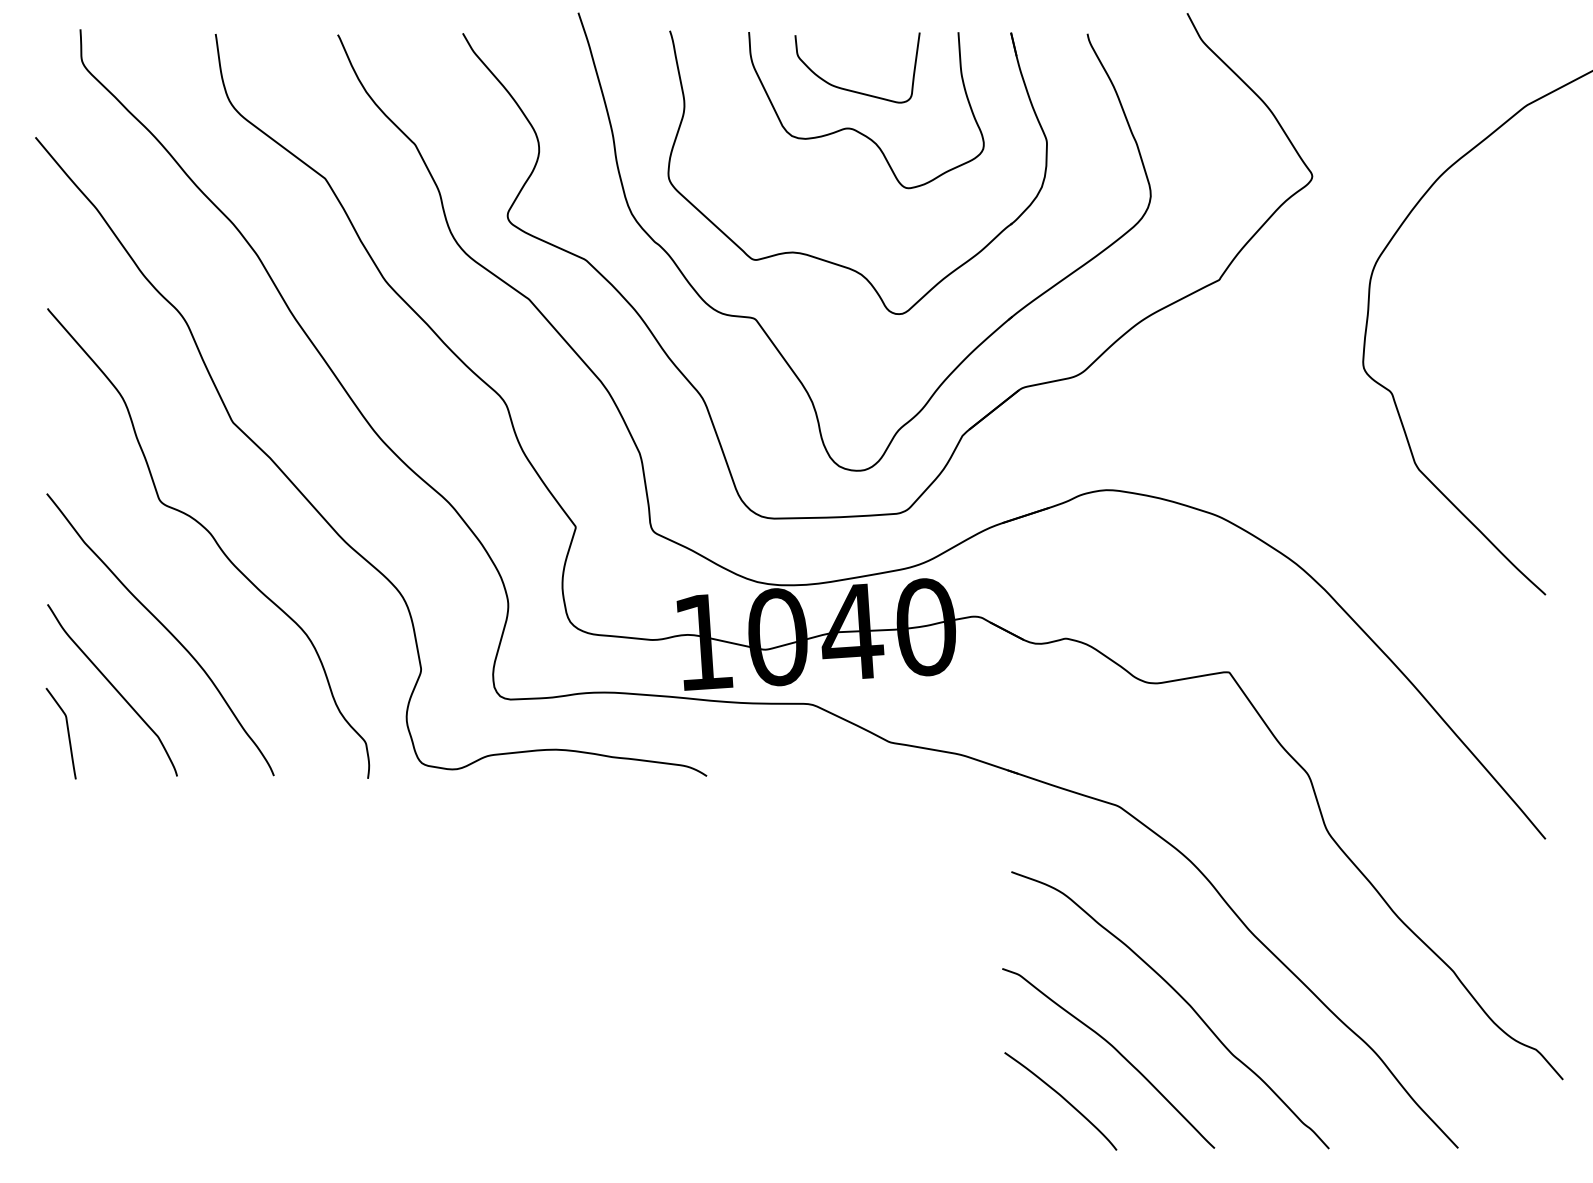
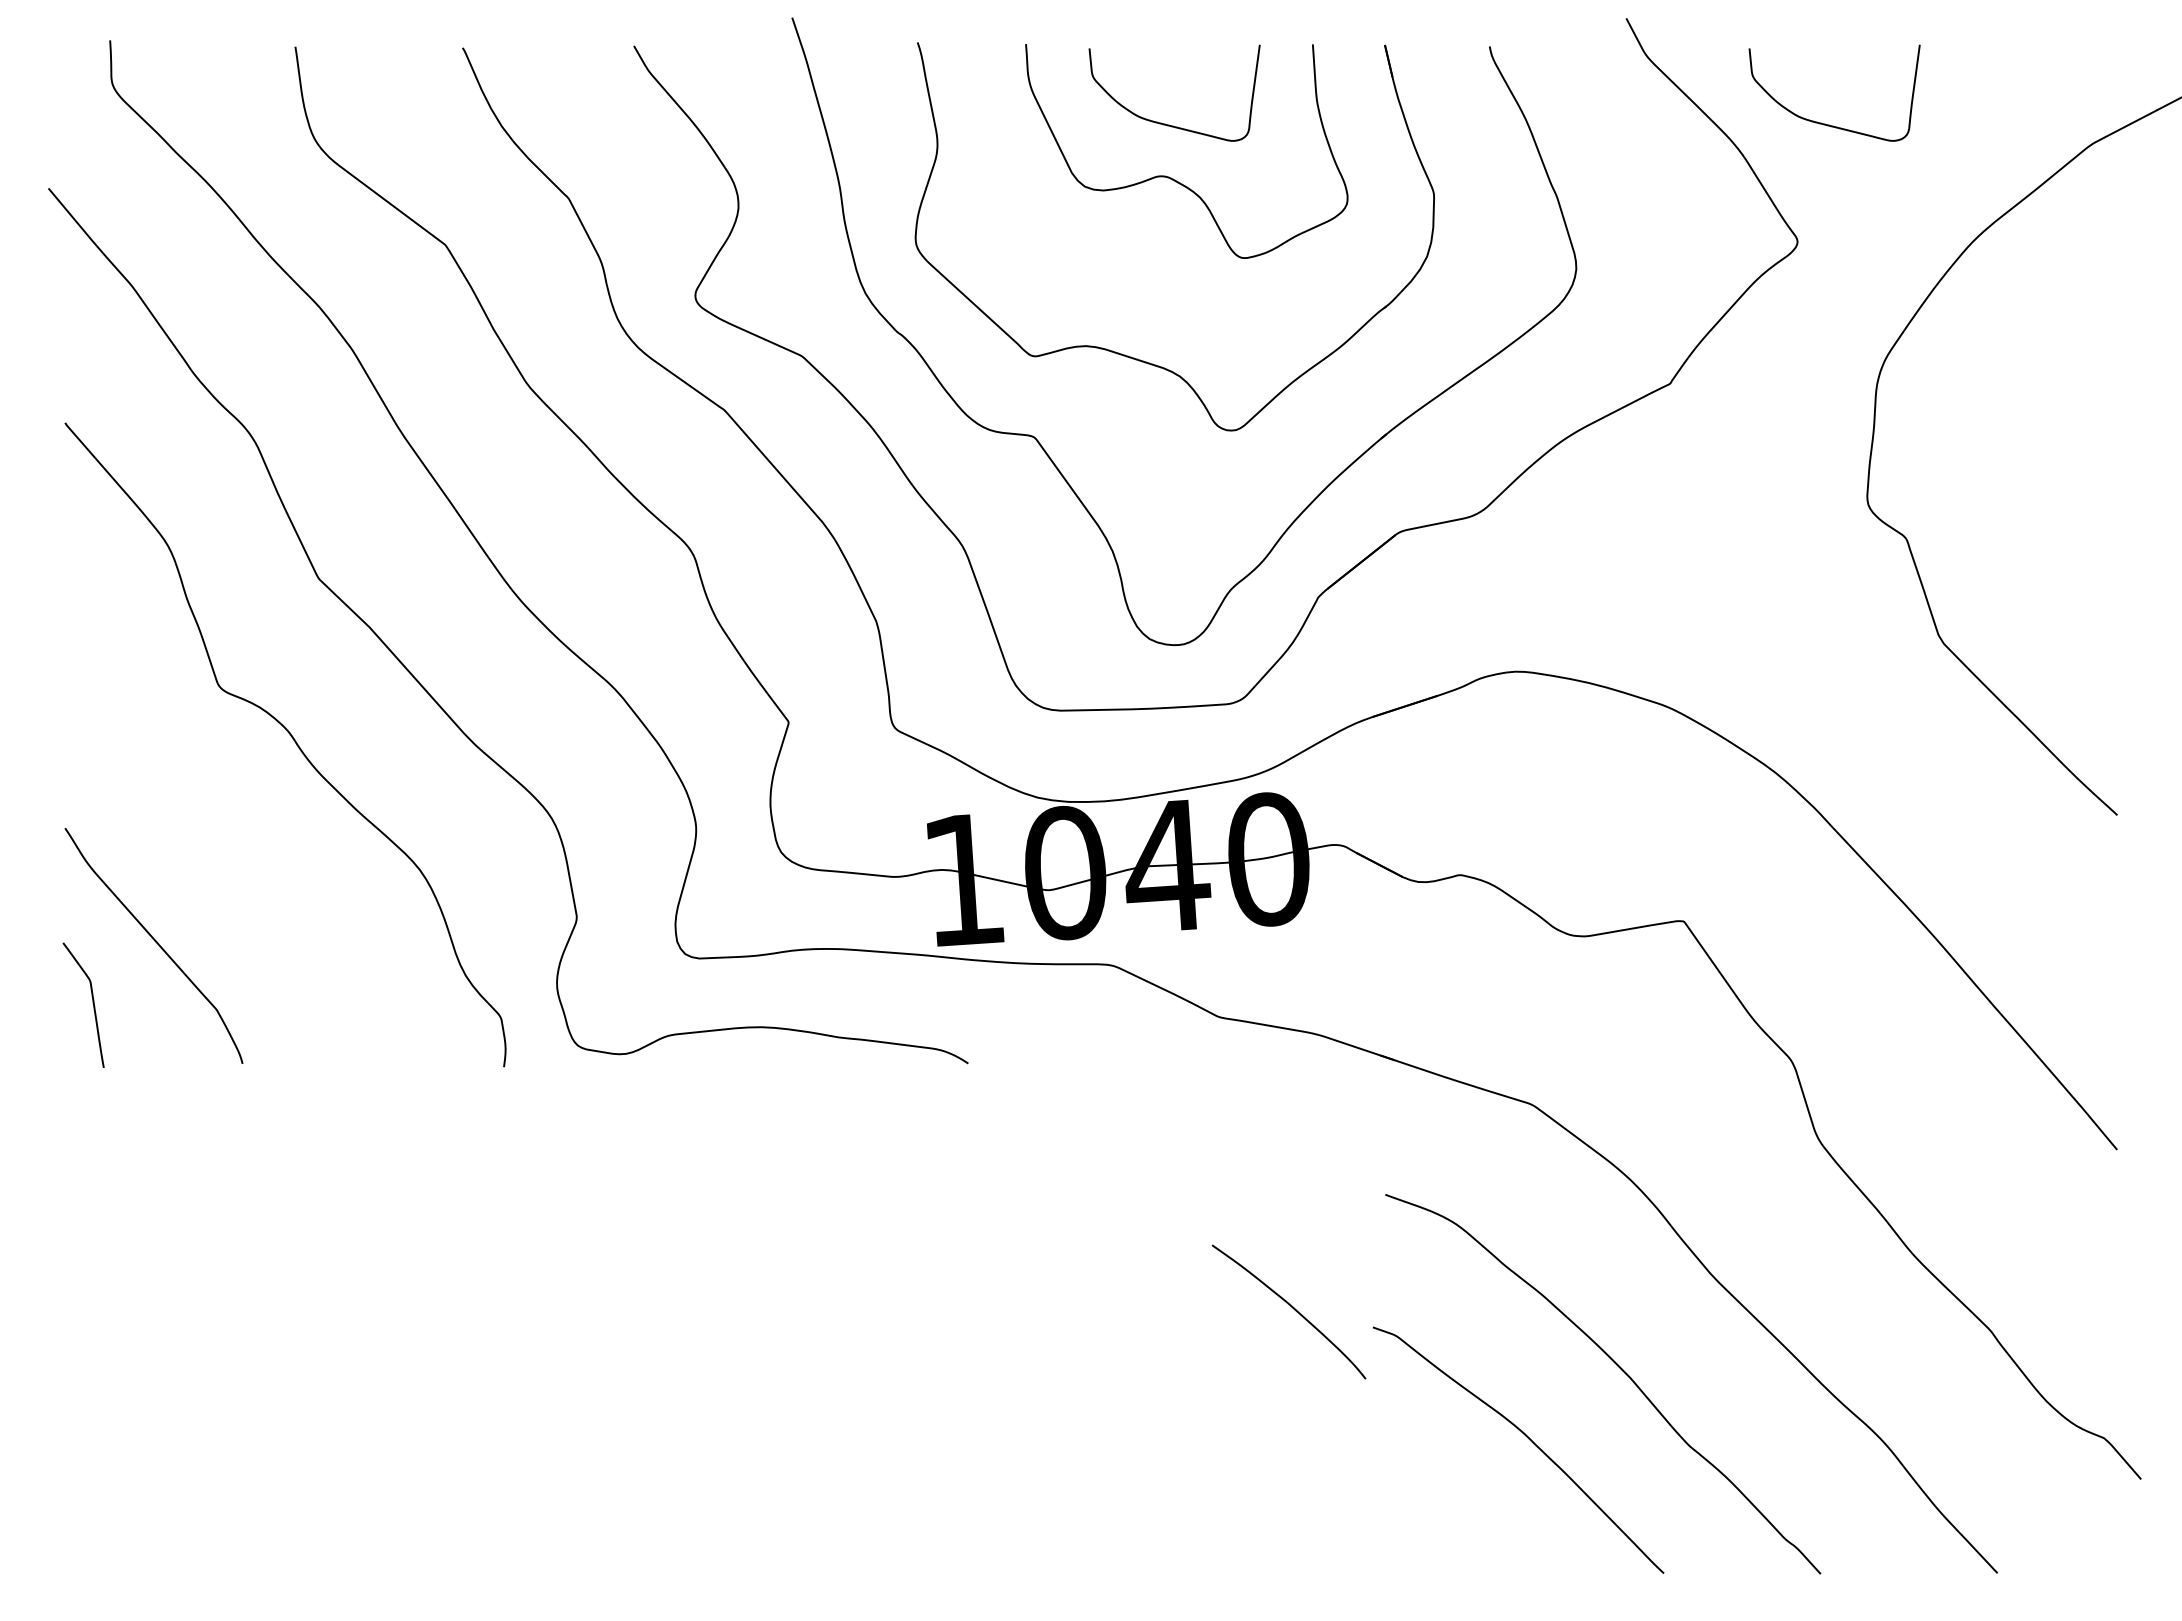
curve: (1332, 89) -> (1825, 123), added
curve: (165, 628) -> (226, 861), removed
curve: (1062, 1098) -> (1291, 1307), moved

